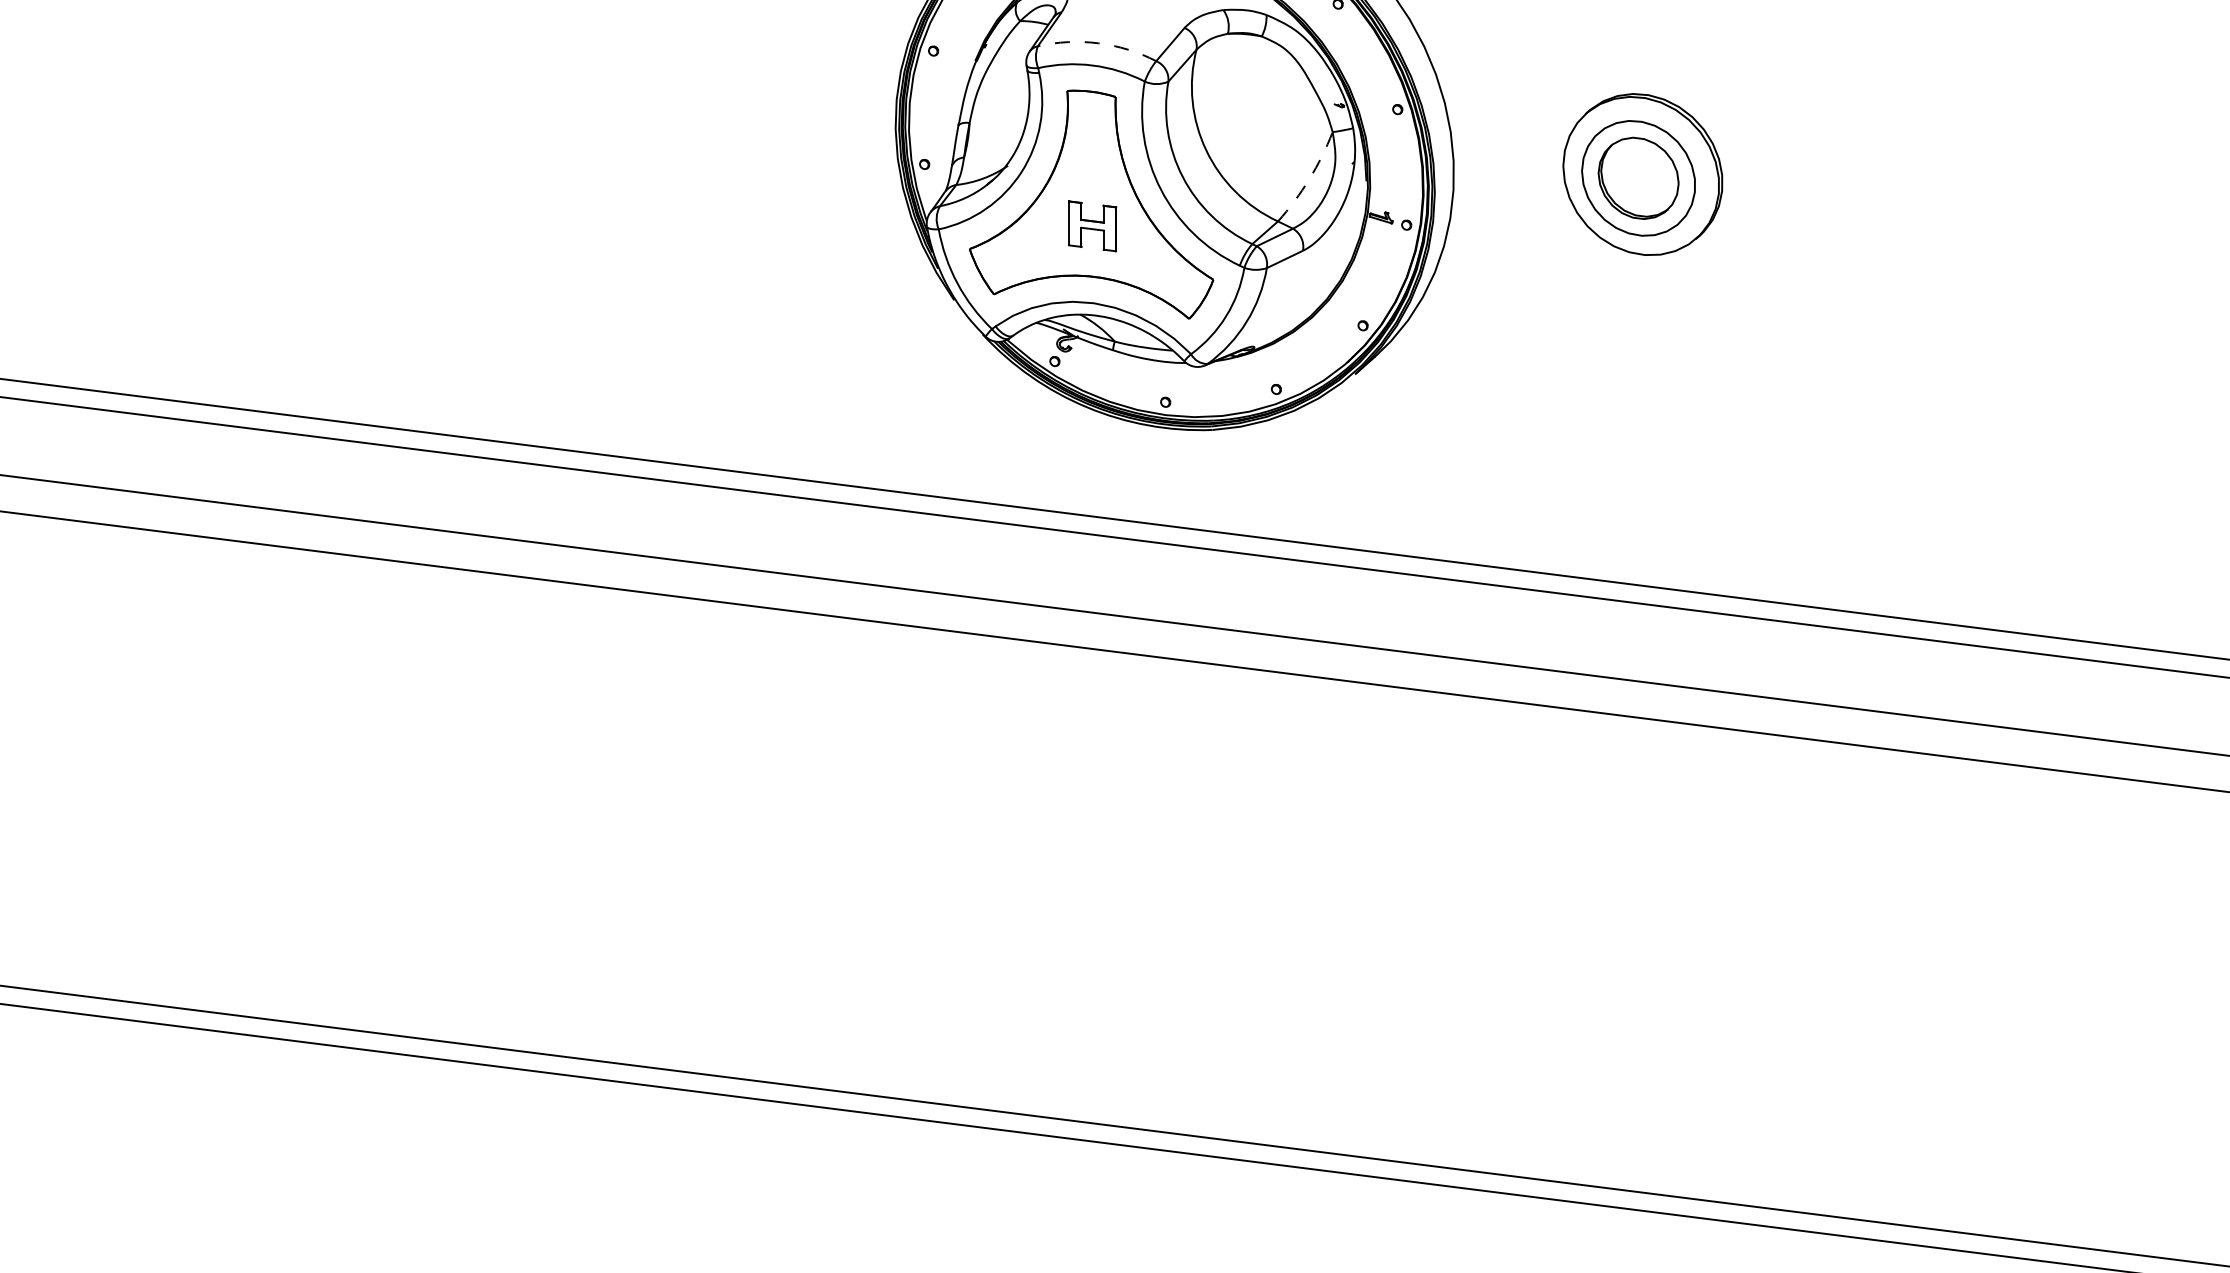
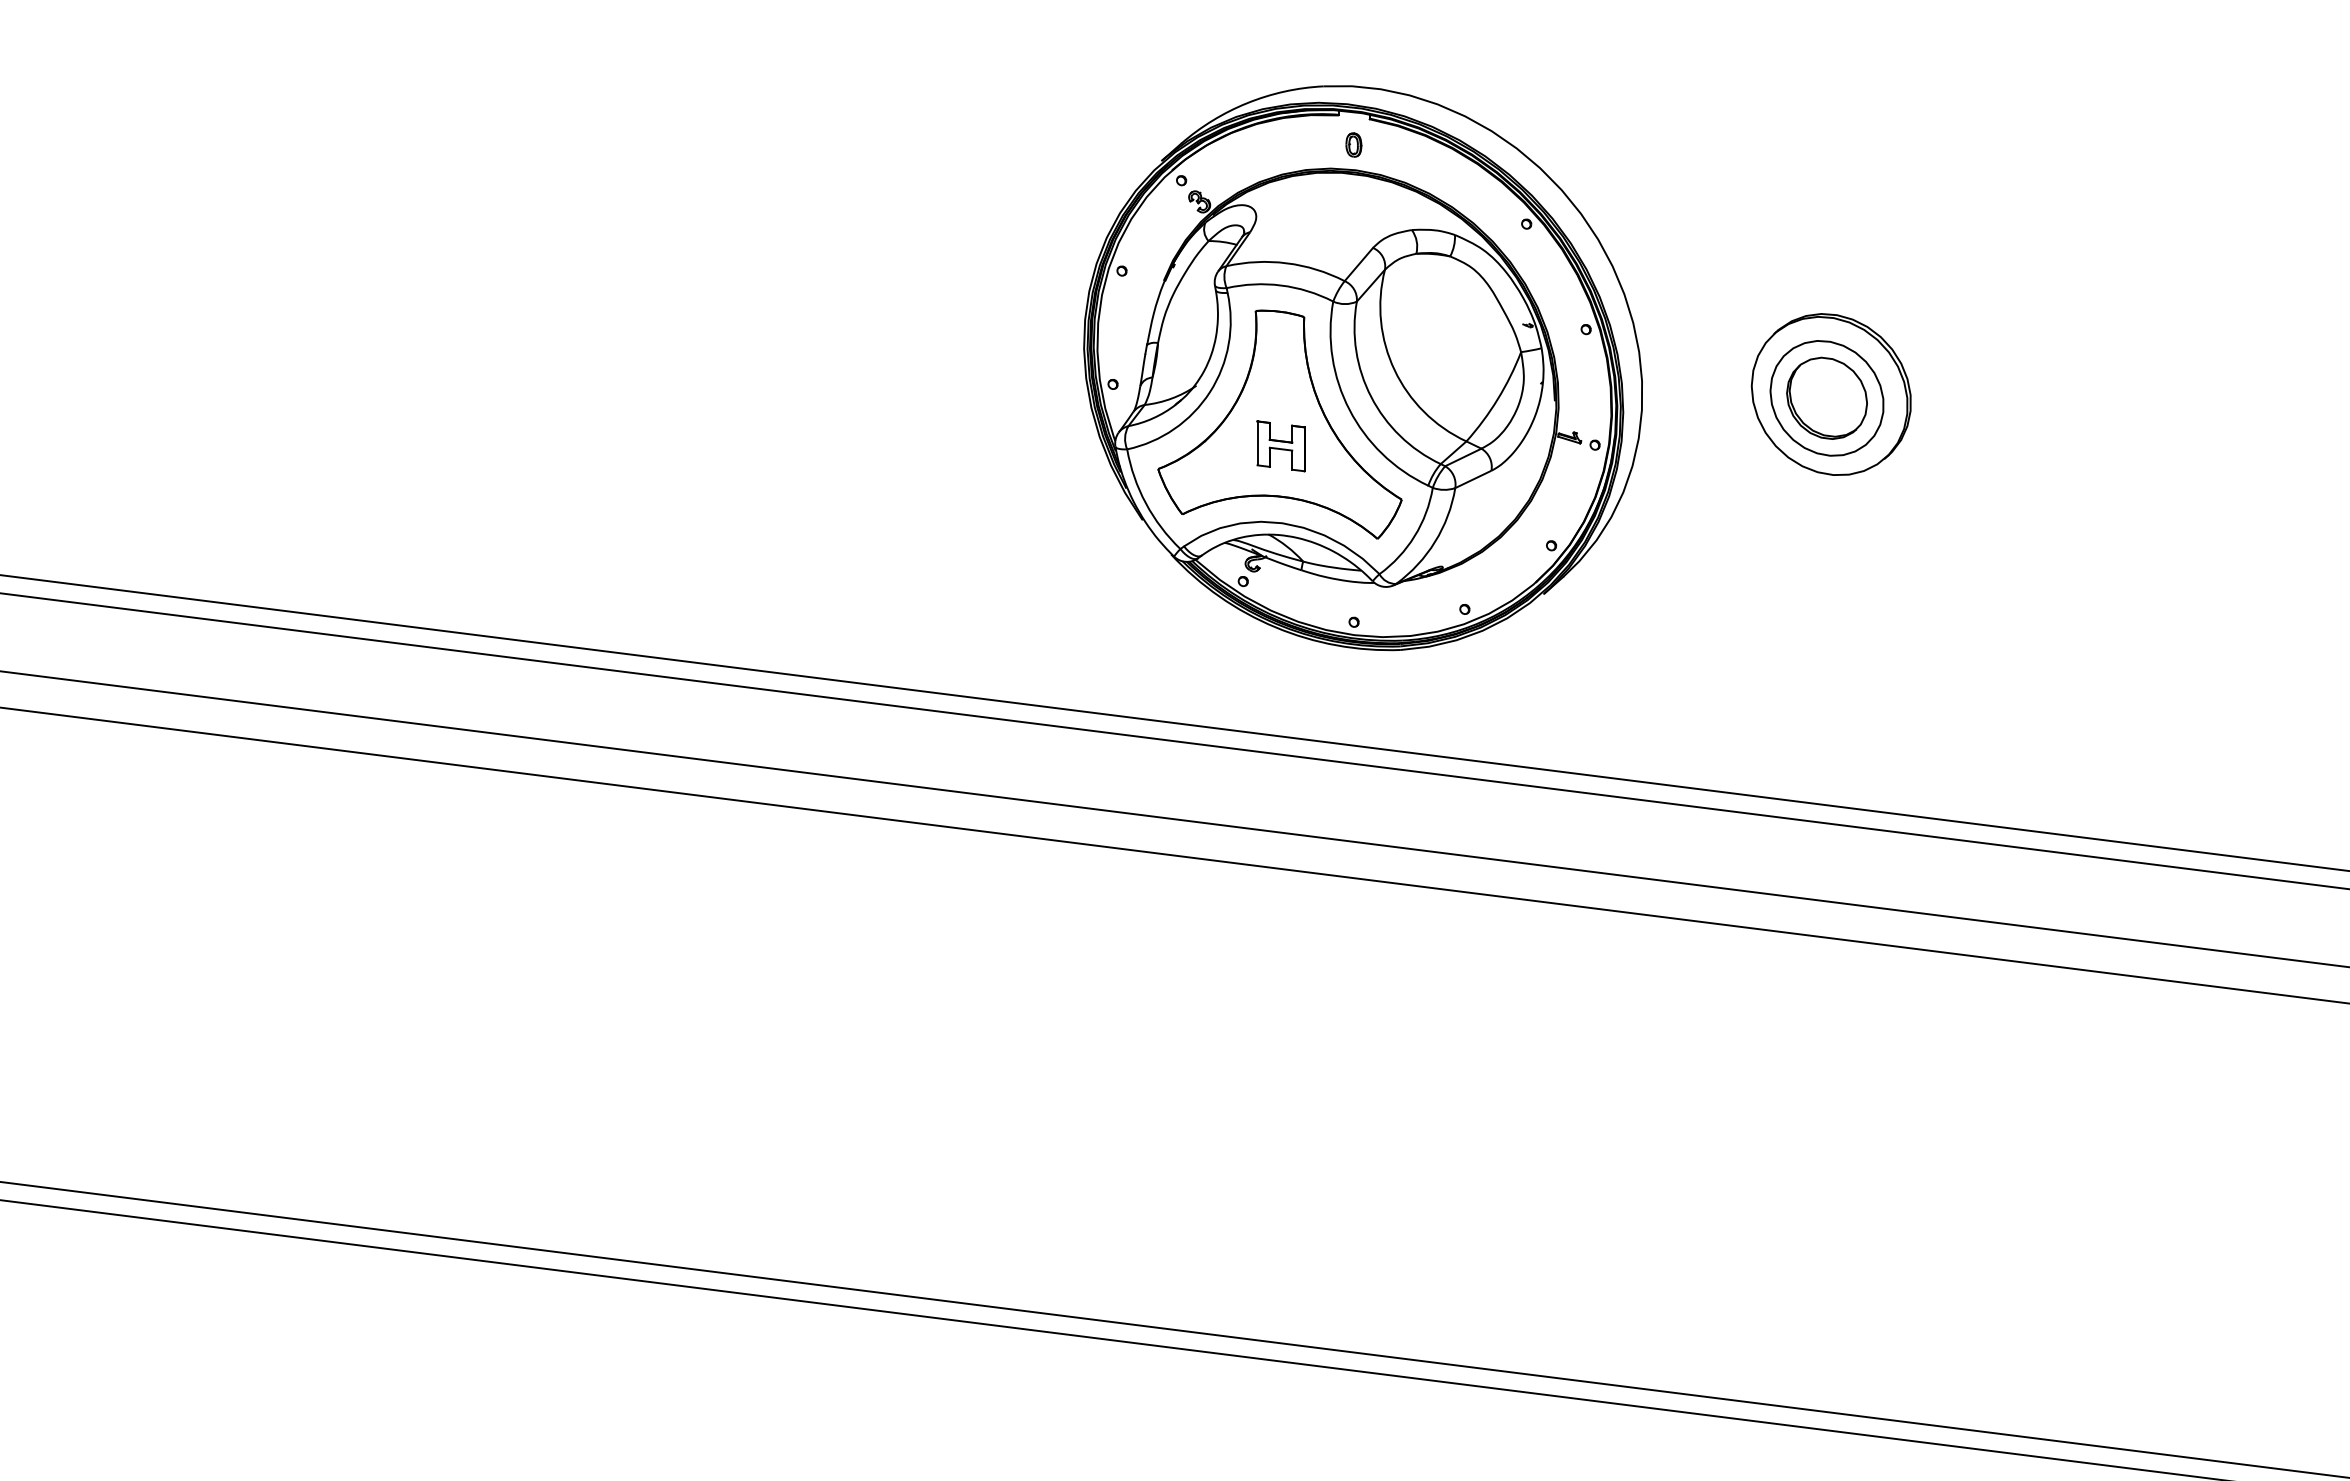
arc: (1098, 43) -> (1286, 263), dashed -> solid
arc: (1309, 179) -> (1497, 399), dashed -> solid

